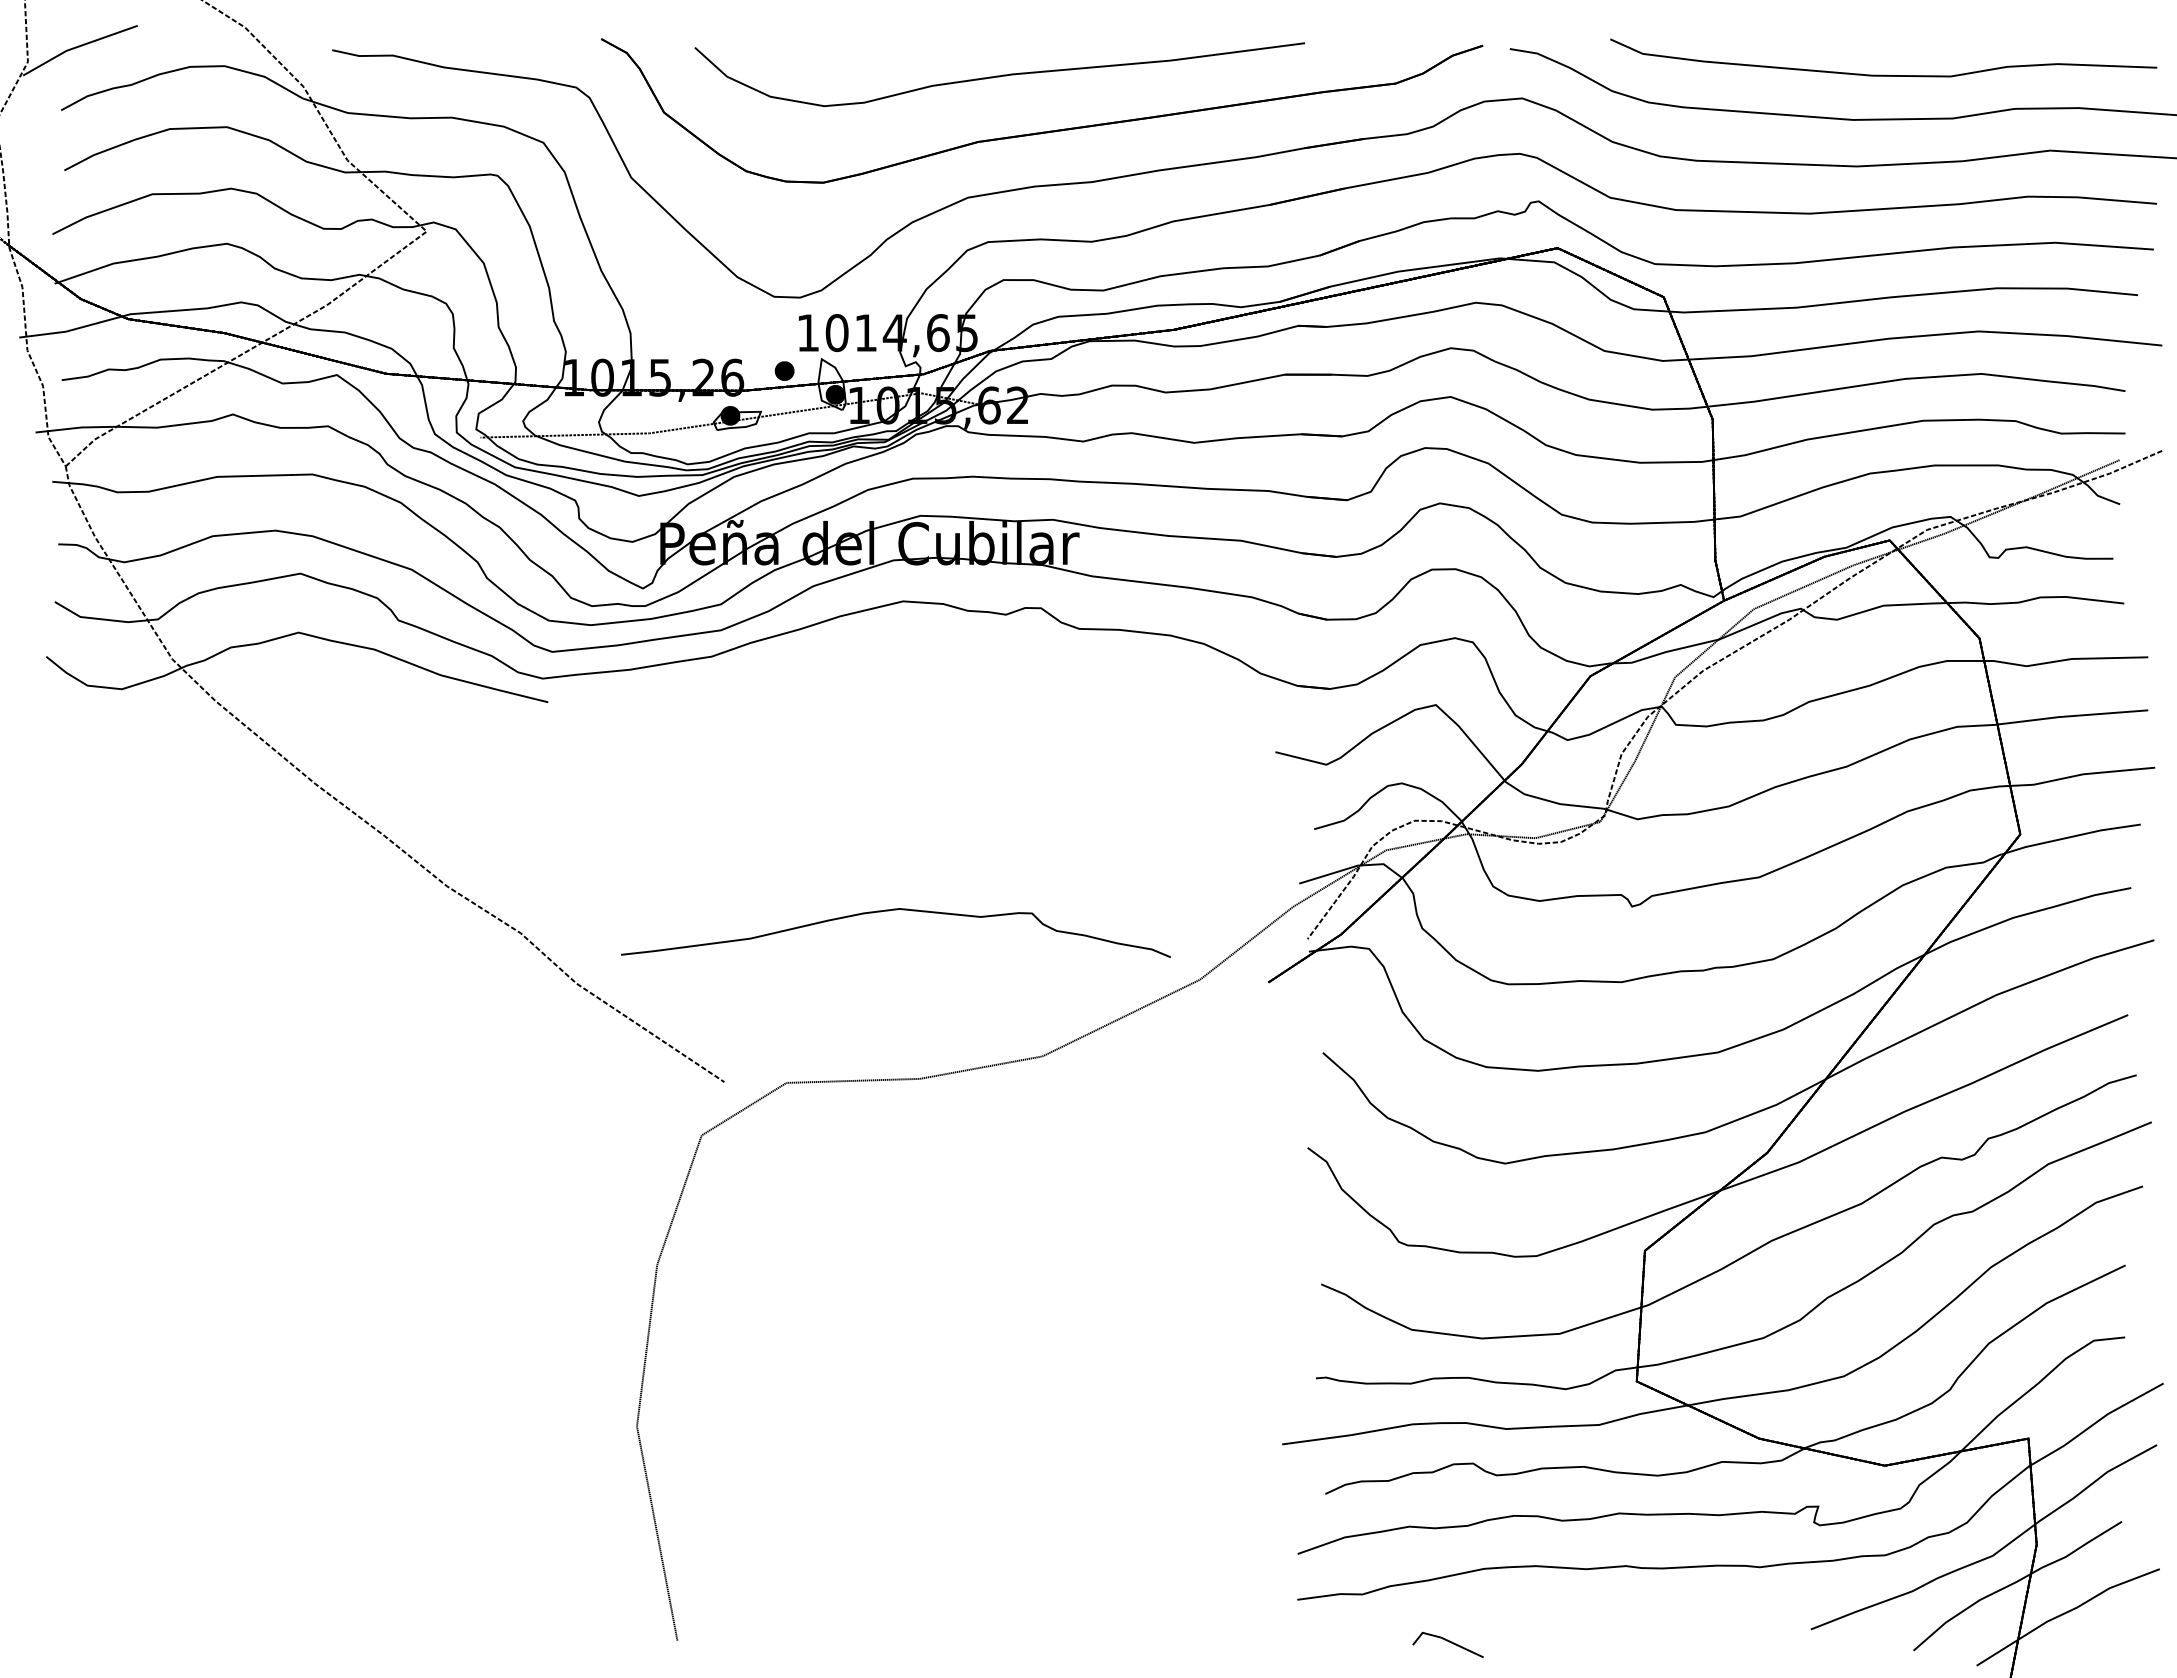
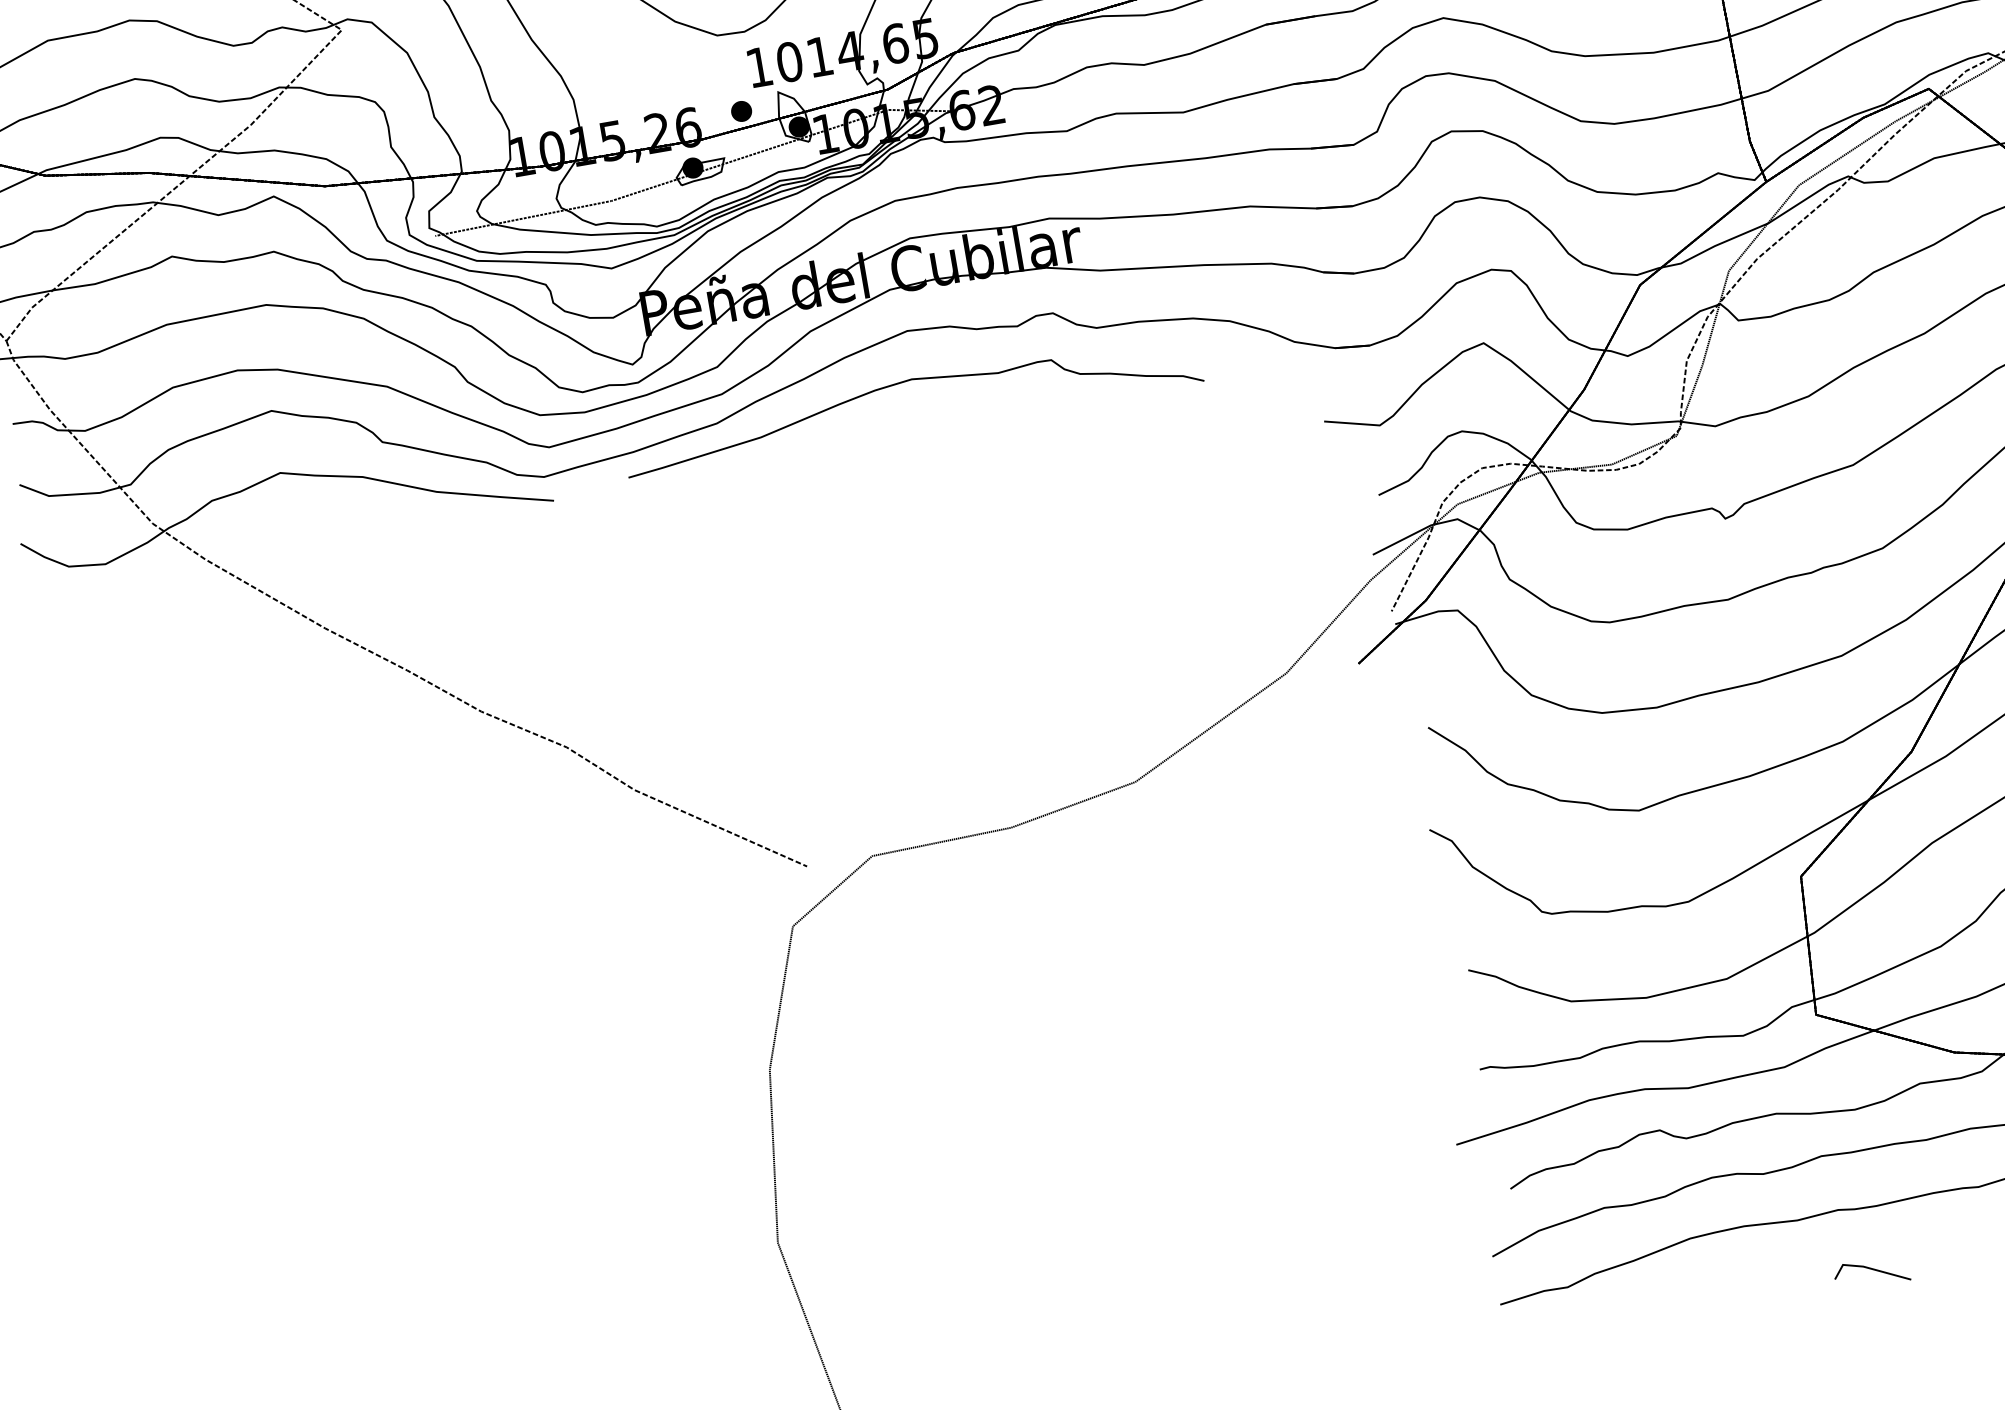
curve: (889, 911) -> (901, 383), moved
line: (1449, 1642) -> (1872, 1270), moved

